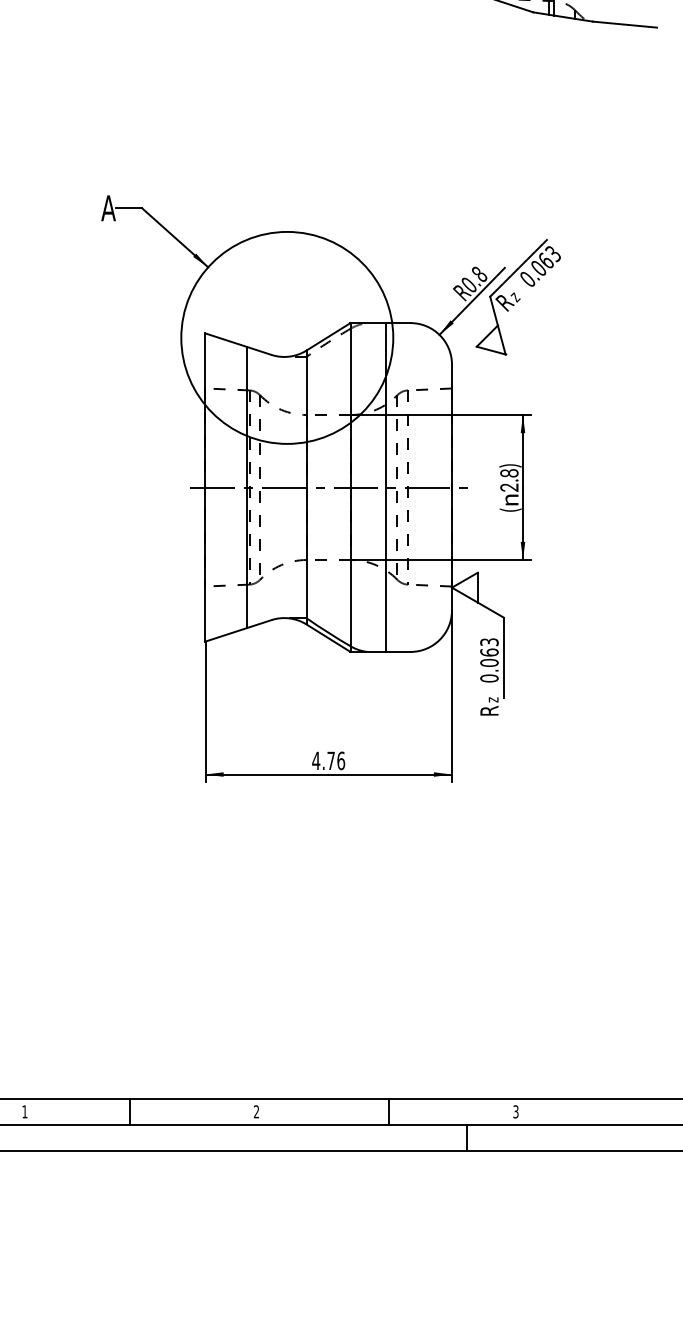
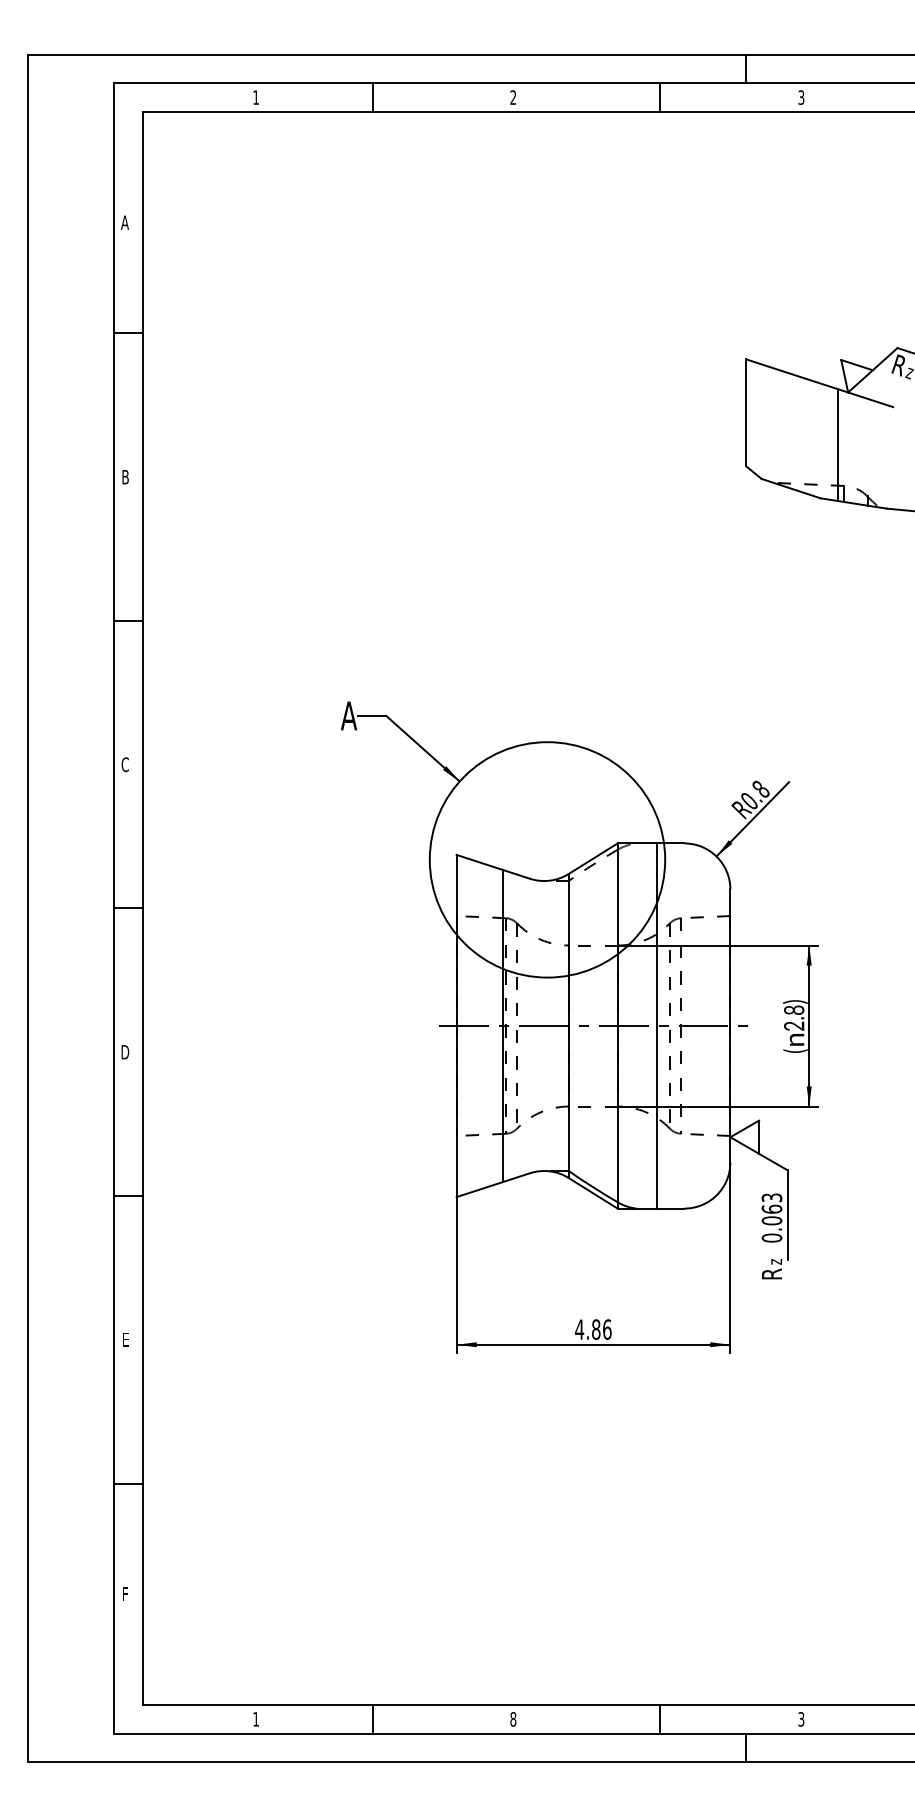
part: (517, 297) -> (803, 814), removed
text: (331, 760) -> (596, 1329), 4.76 -> 4.86
text: (256, 1112) -> (513, 1719), 2 -> 8

